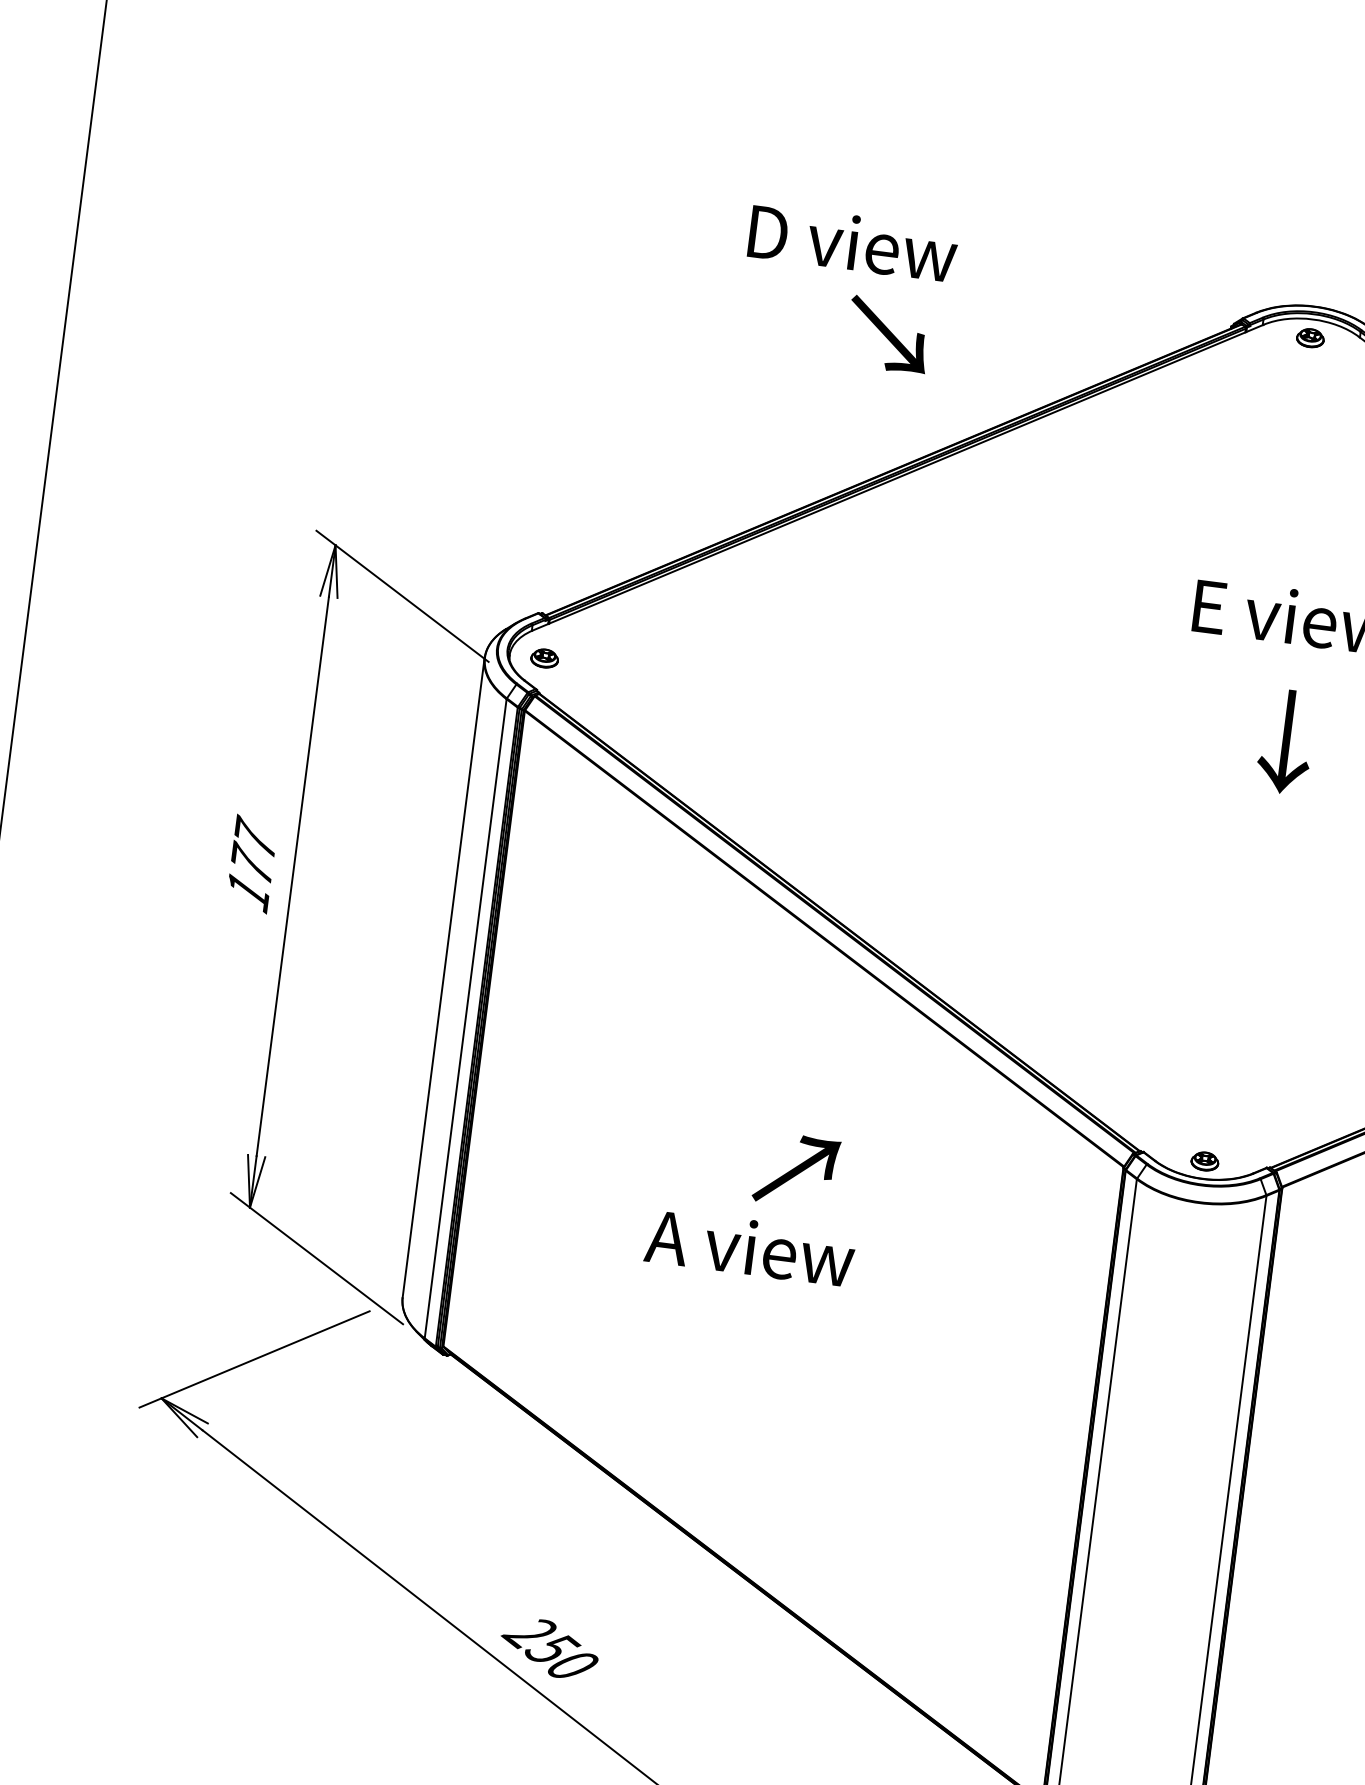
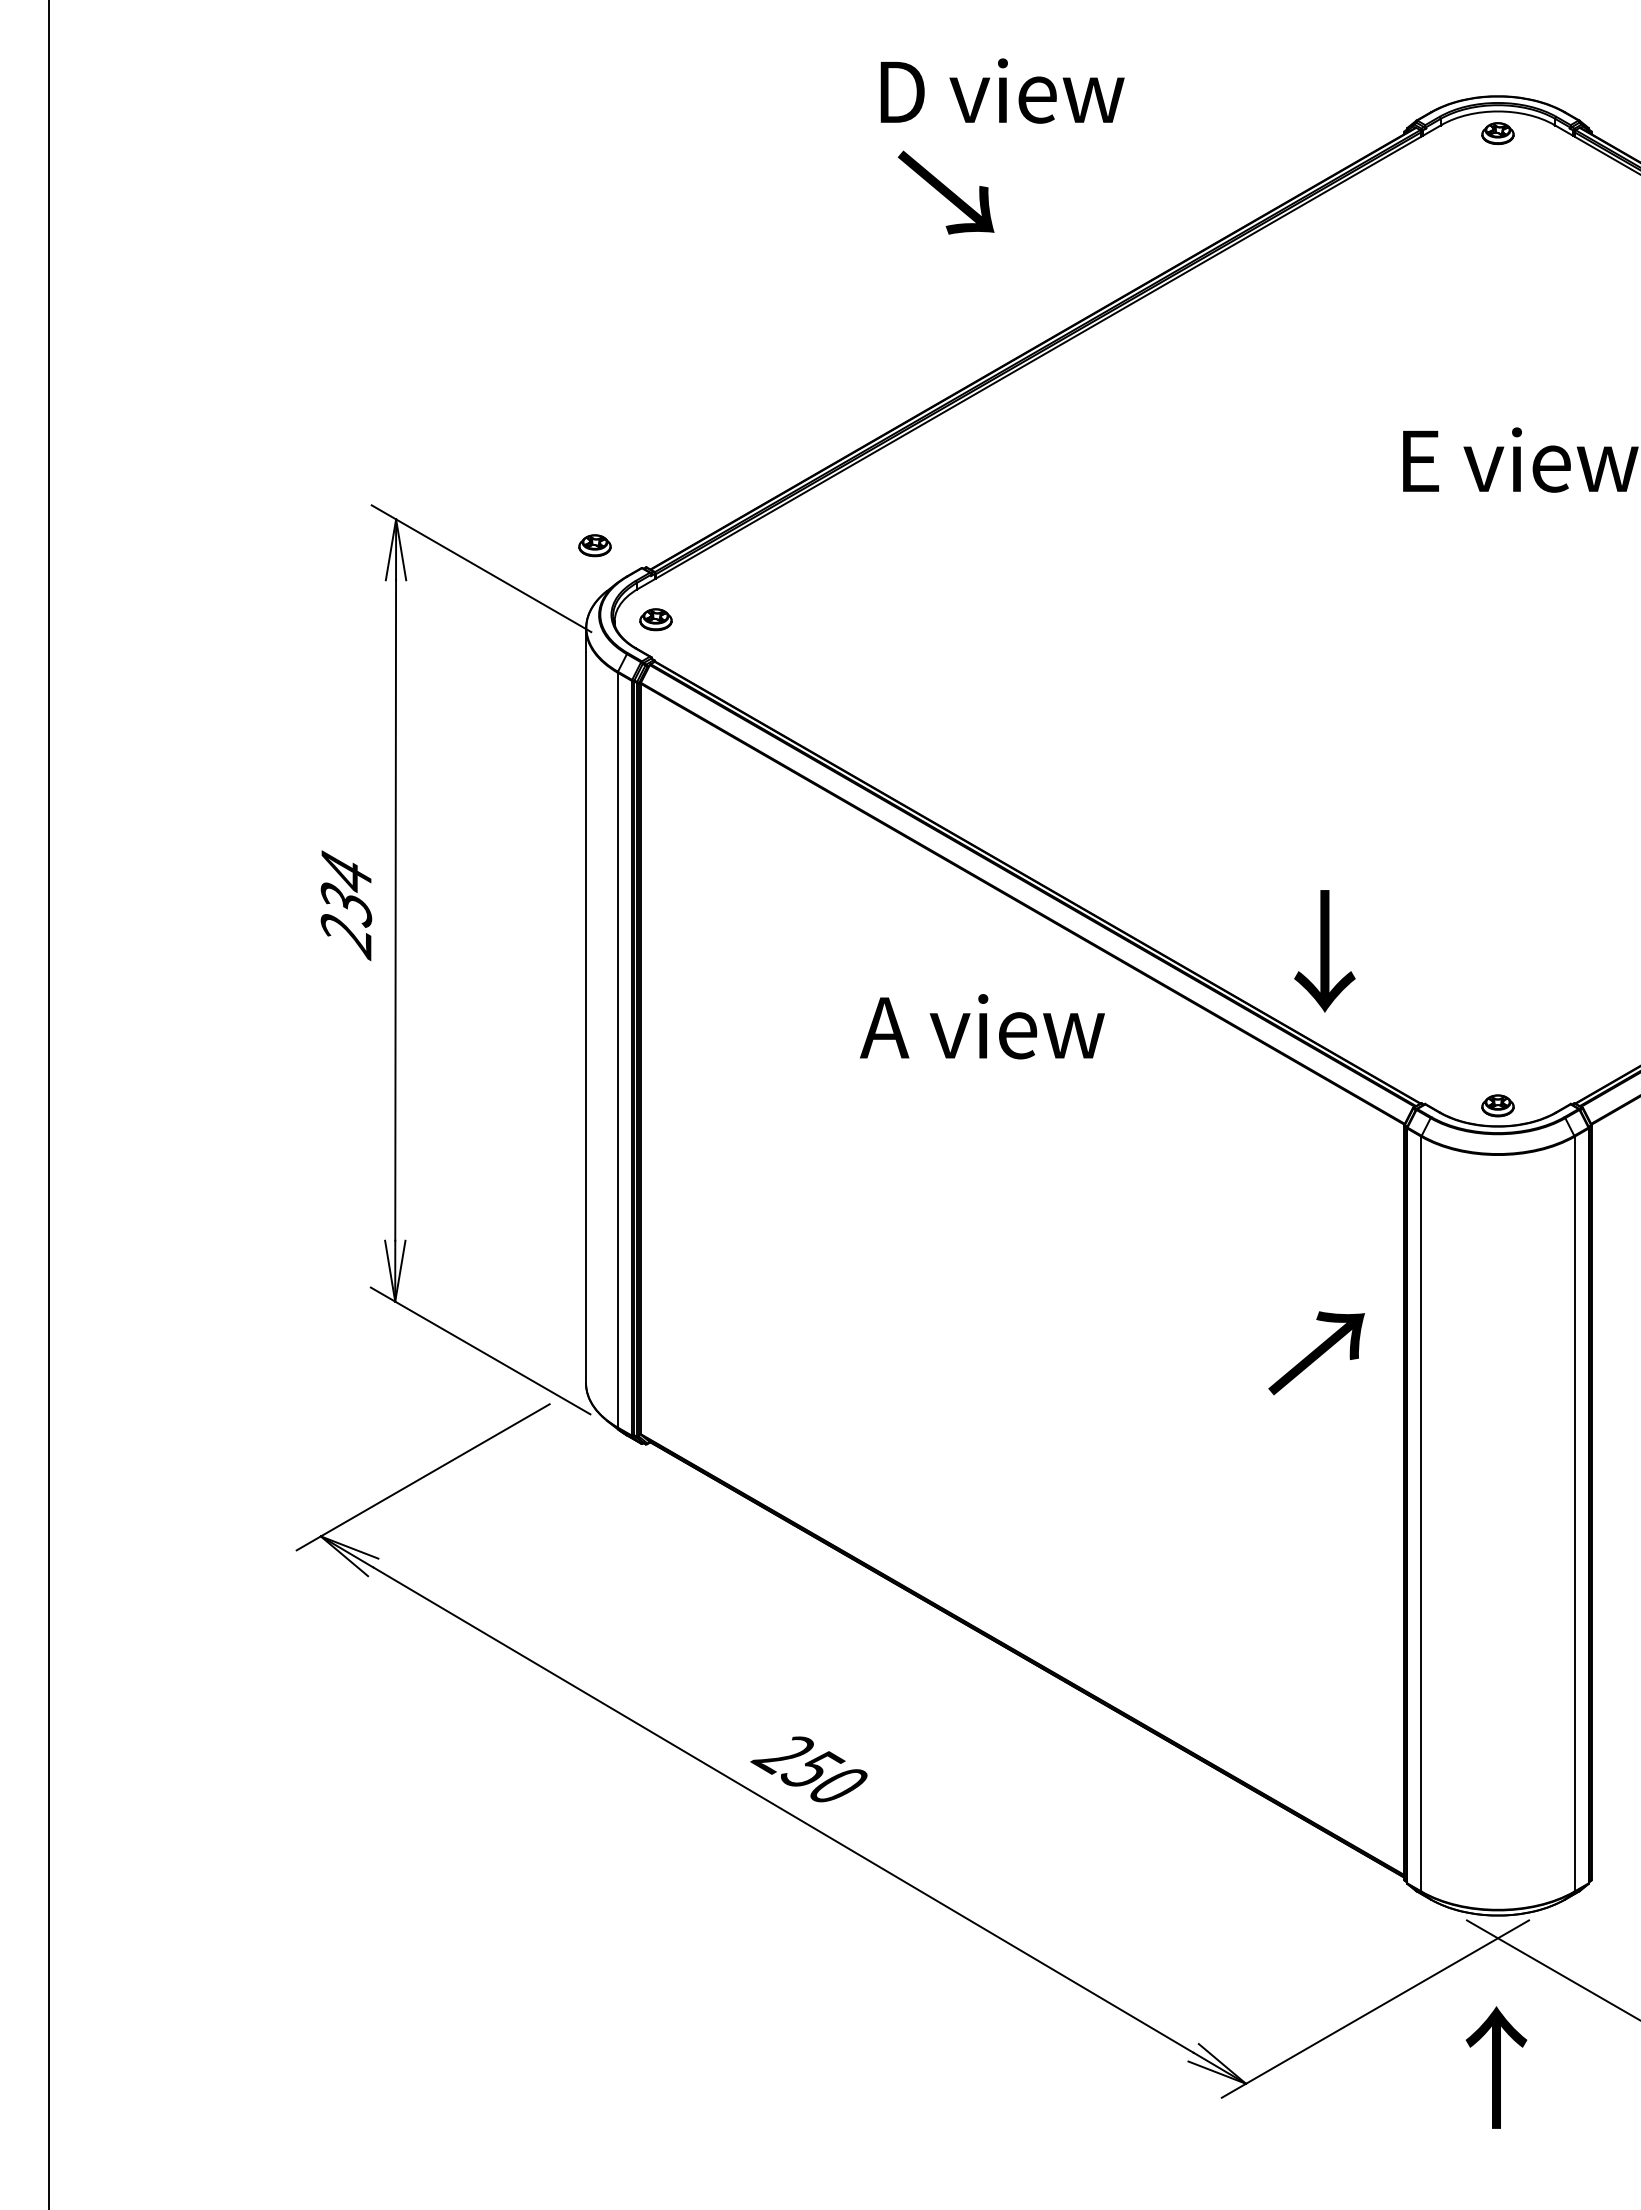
text: (853, 242) -> (1002, 90), moved
text: (887, 334) -> (945, 192), moved
part: (500, 588) -> (594, 545), added
text: (1285, 742) -> (1324, 951), moved
text: (252, 864) -> (346, 902), 177 -> 234
text: (796, 1170) -> (1316, 1353), moved
text: (750, 1247) -> (982, 1026), moved

